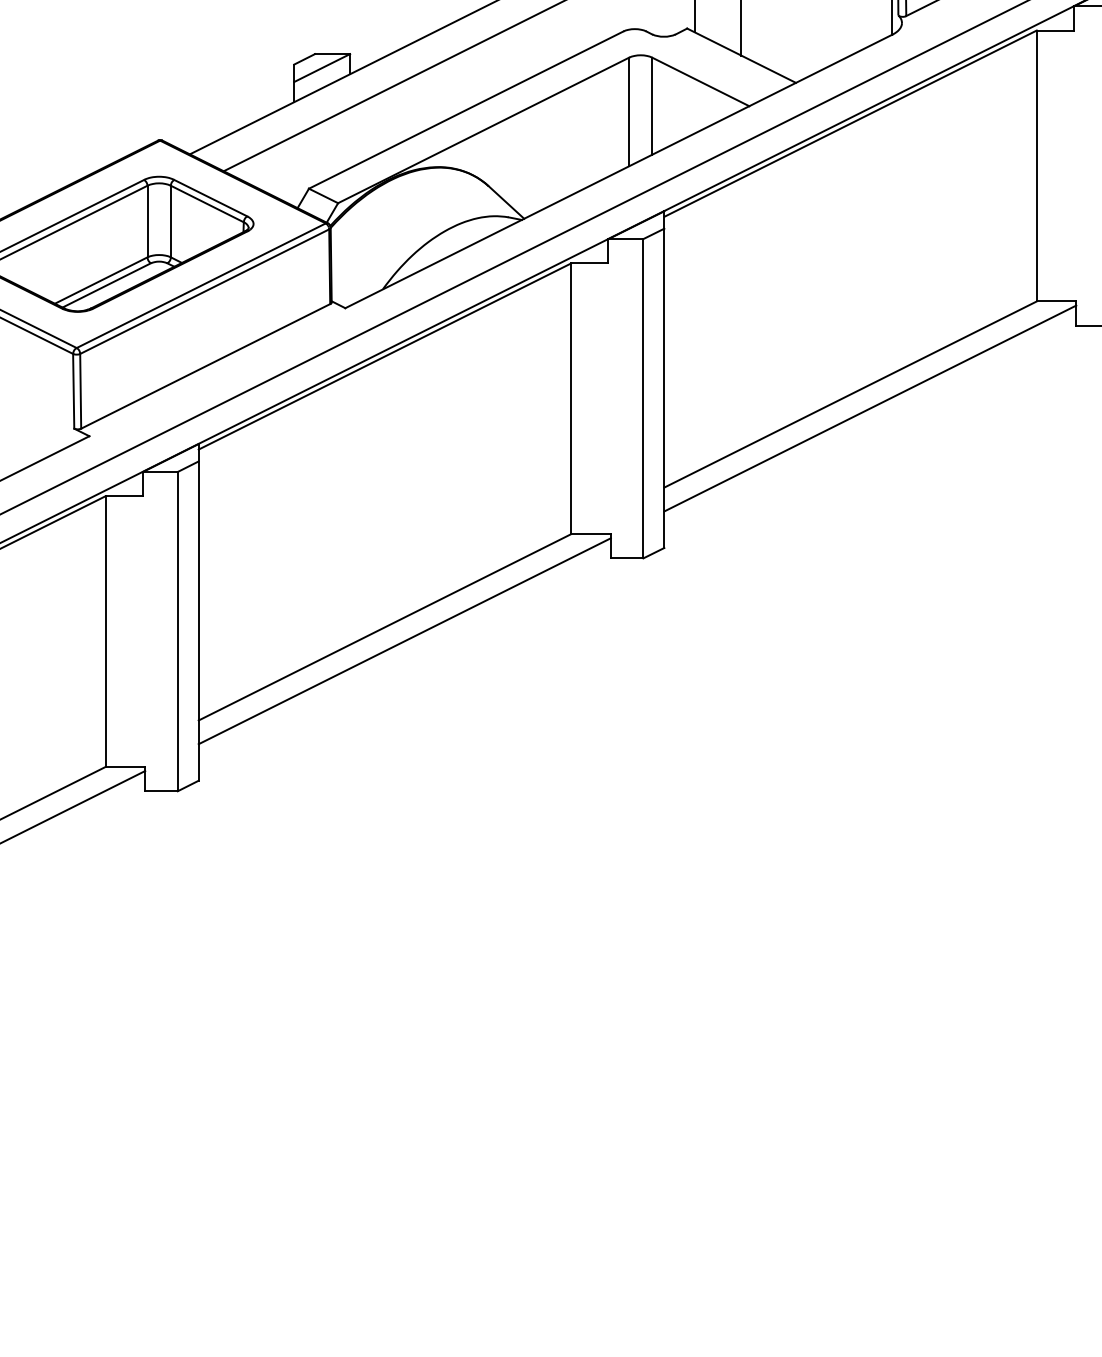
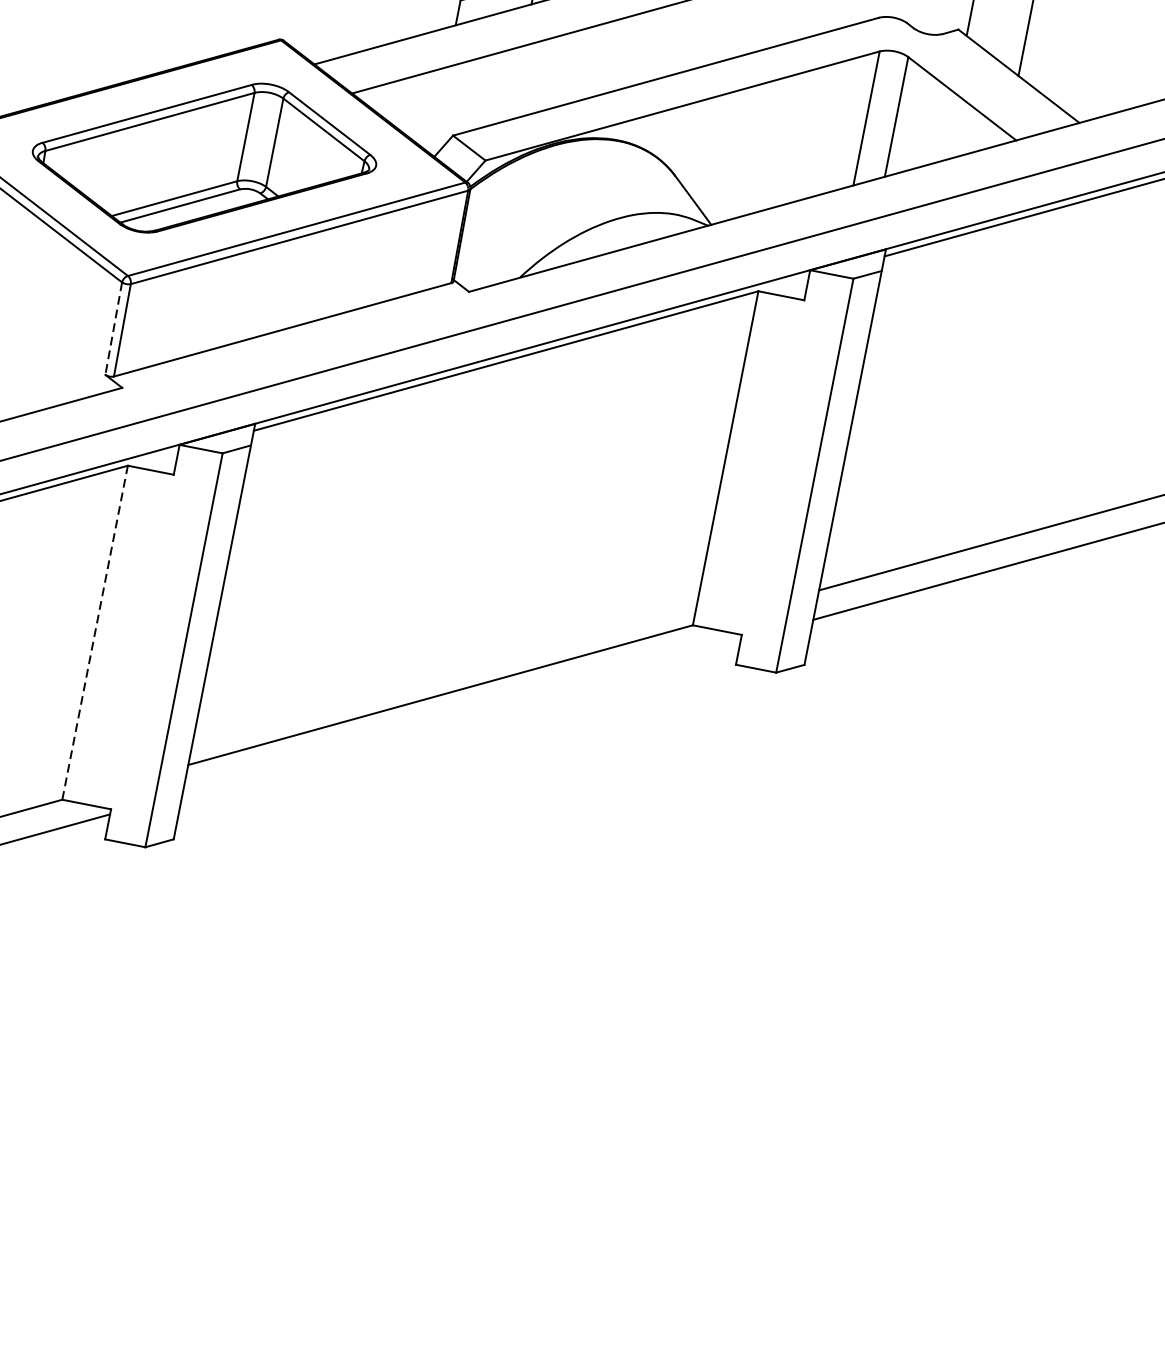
line: (73, 391) -> (113, 328), solid -> dashed
line: (105, 631) -> (94, 632), solid -> dashed
line: (404, 641) -> (461, 717), removed

